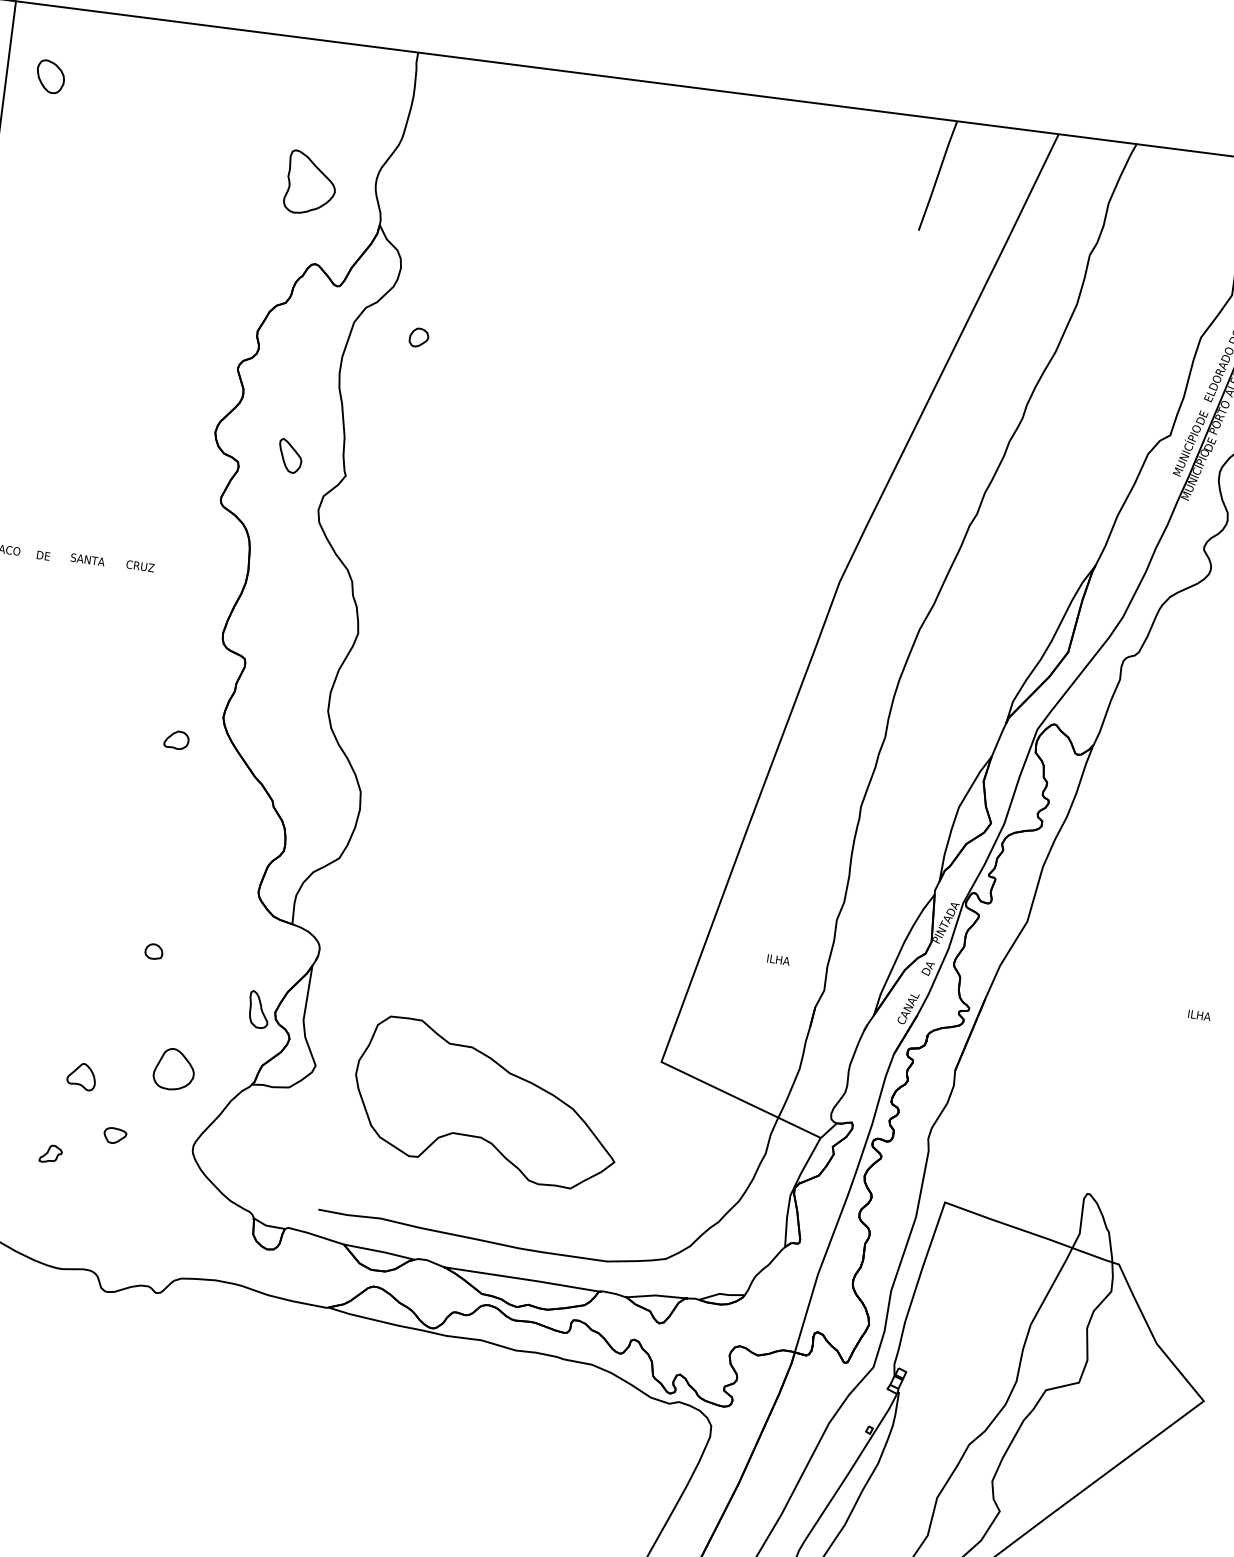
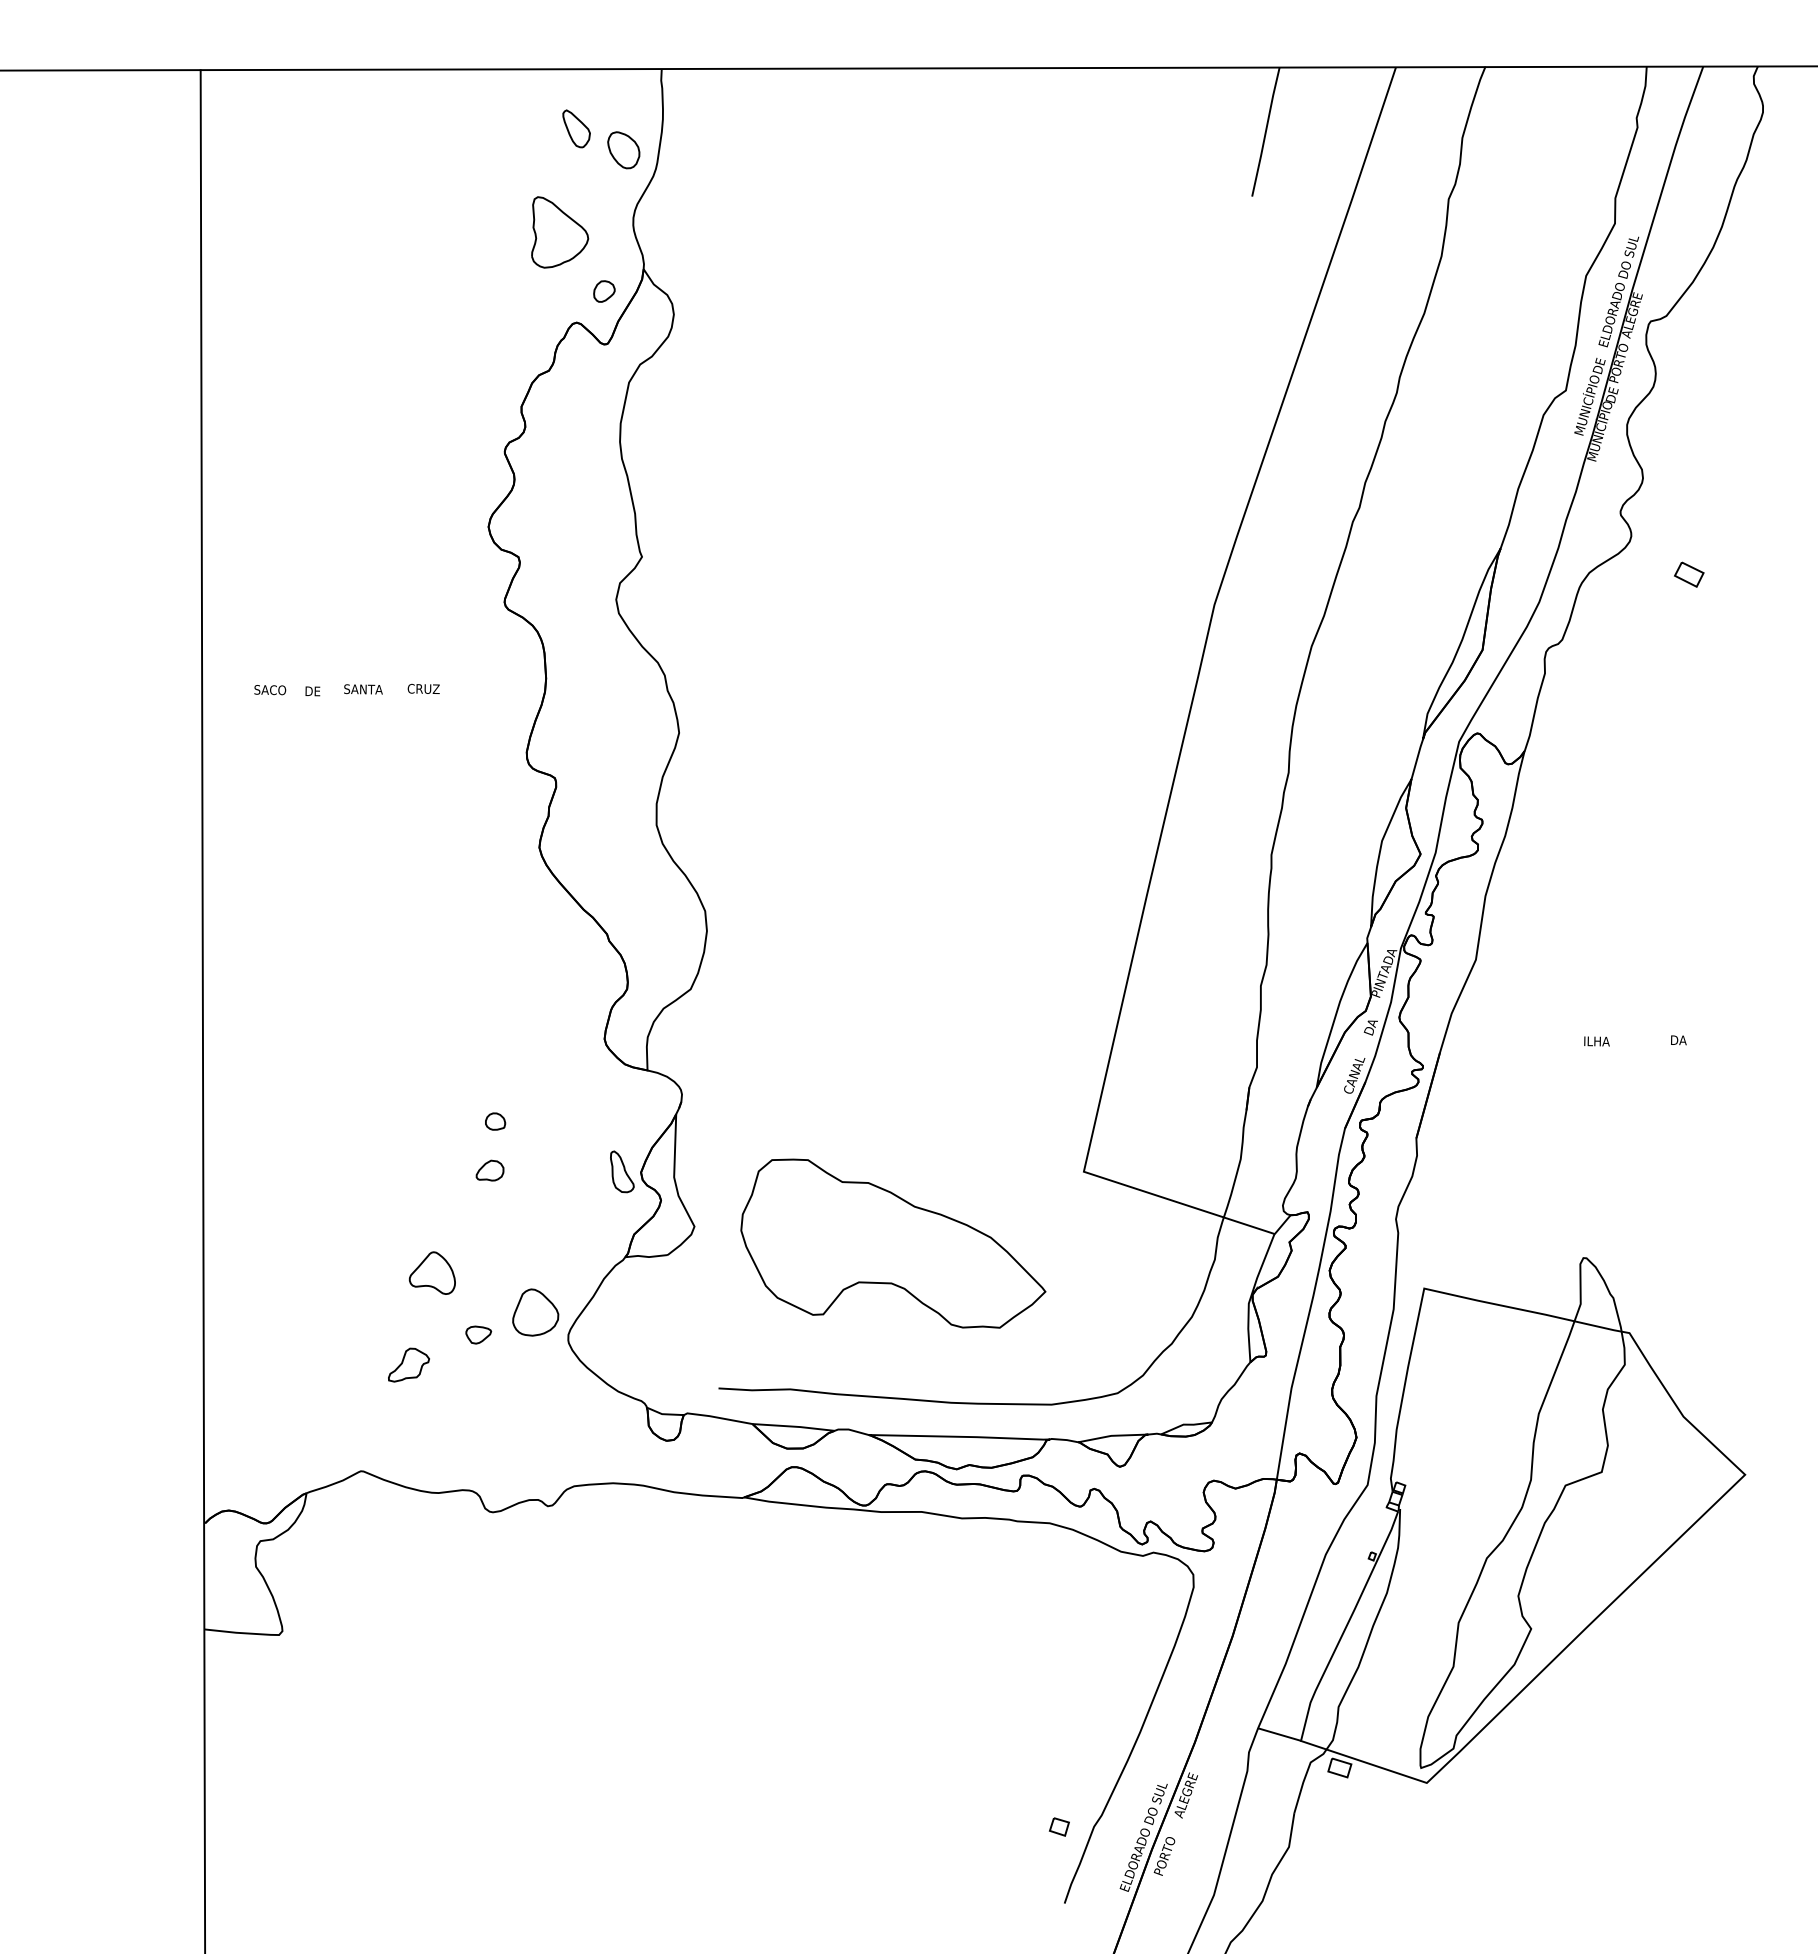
part: (50, 77) -> (623, 150), moved
part: (419, 337) -> (604, 291), moved
part: (290, 455) -> (576, 128), moved
part: (176, 739) -> (489, 1170), moved
text: (778, 959) -> (1596, 1041), moved
text: (1200, 1015) -> (1684, 1040), ILHA -> DA
part: (174, 1069) -> (535, 1312), moved
part: (81, 1075) -> (431, 1272), size x1.43
part: (50, 1153) -> (408, 1364), size x1.67

